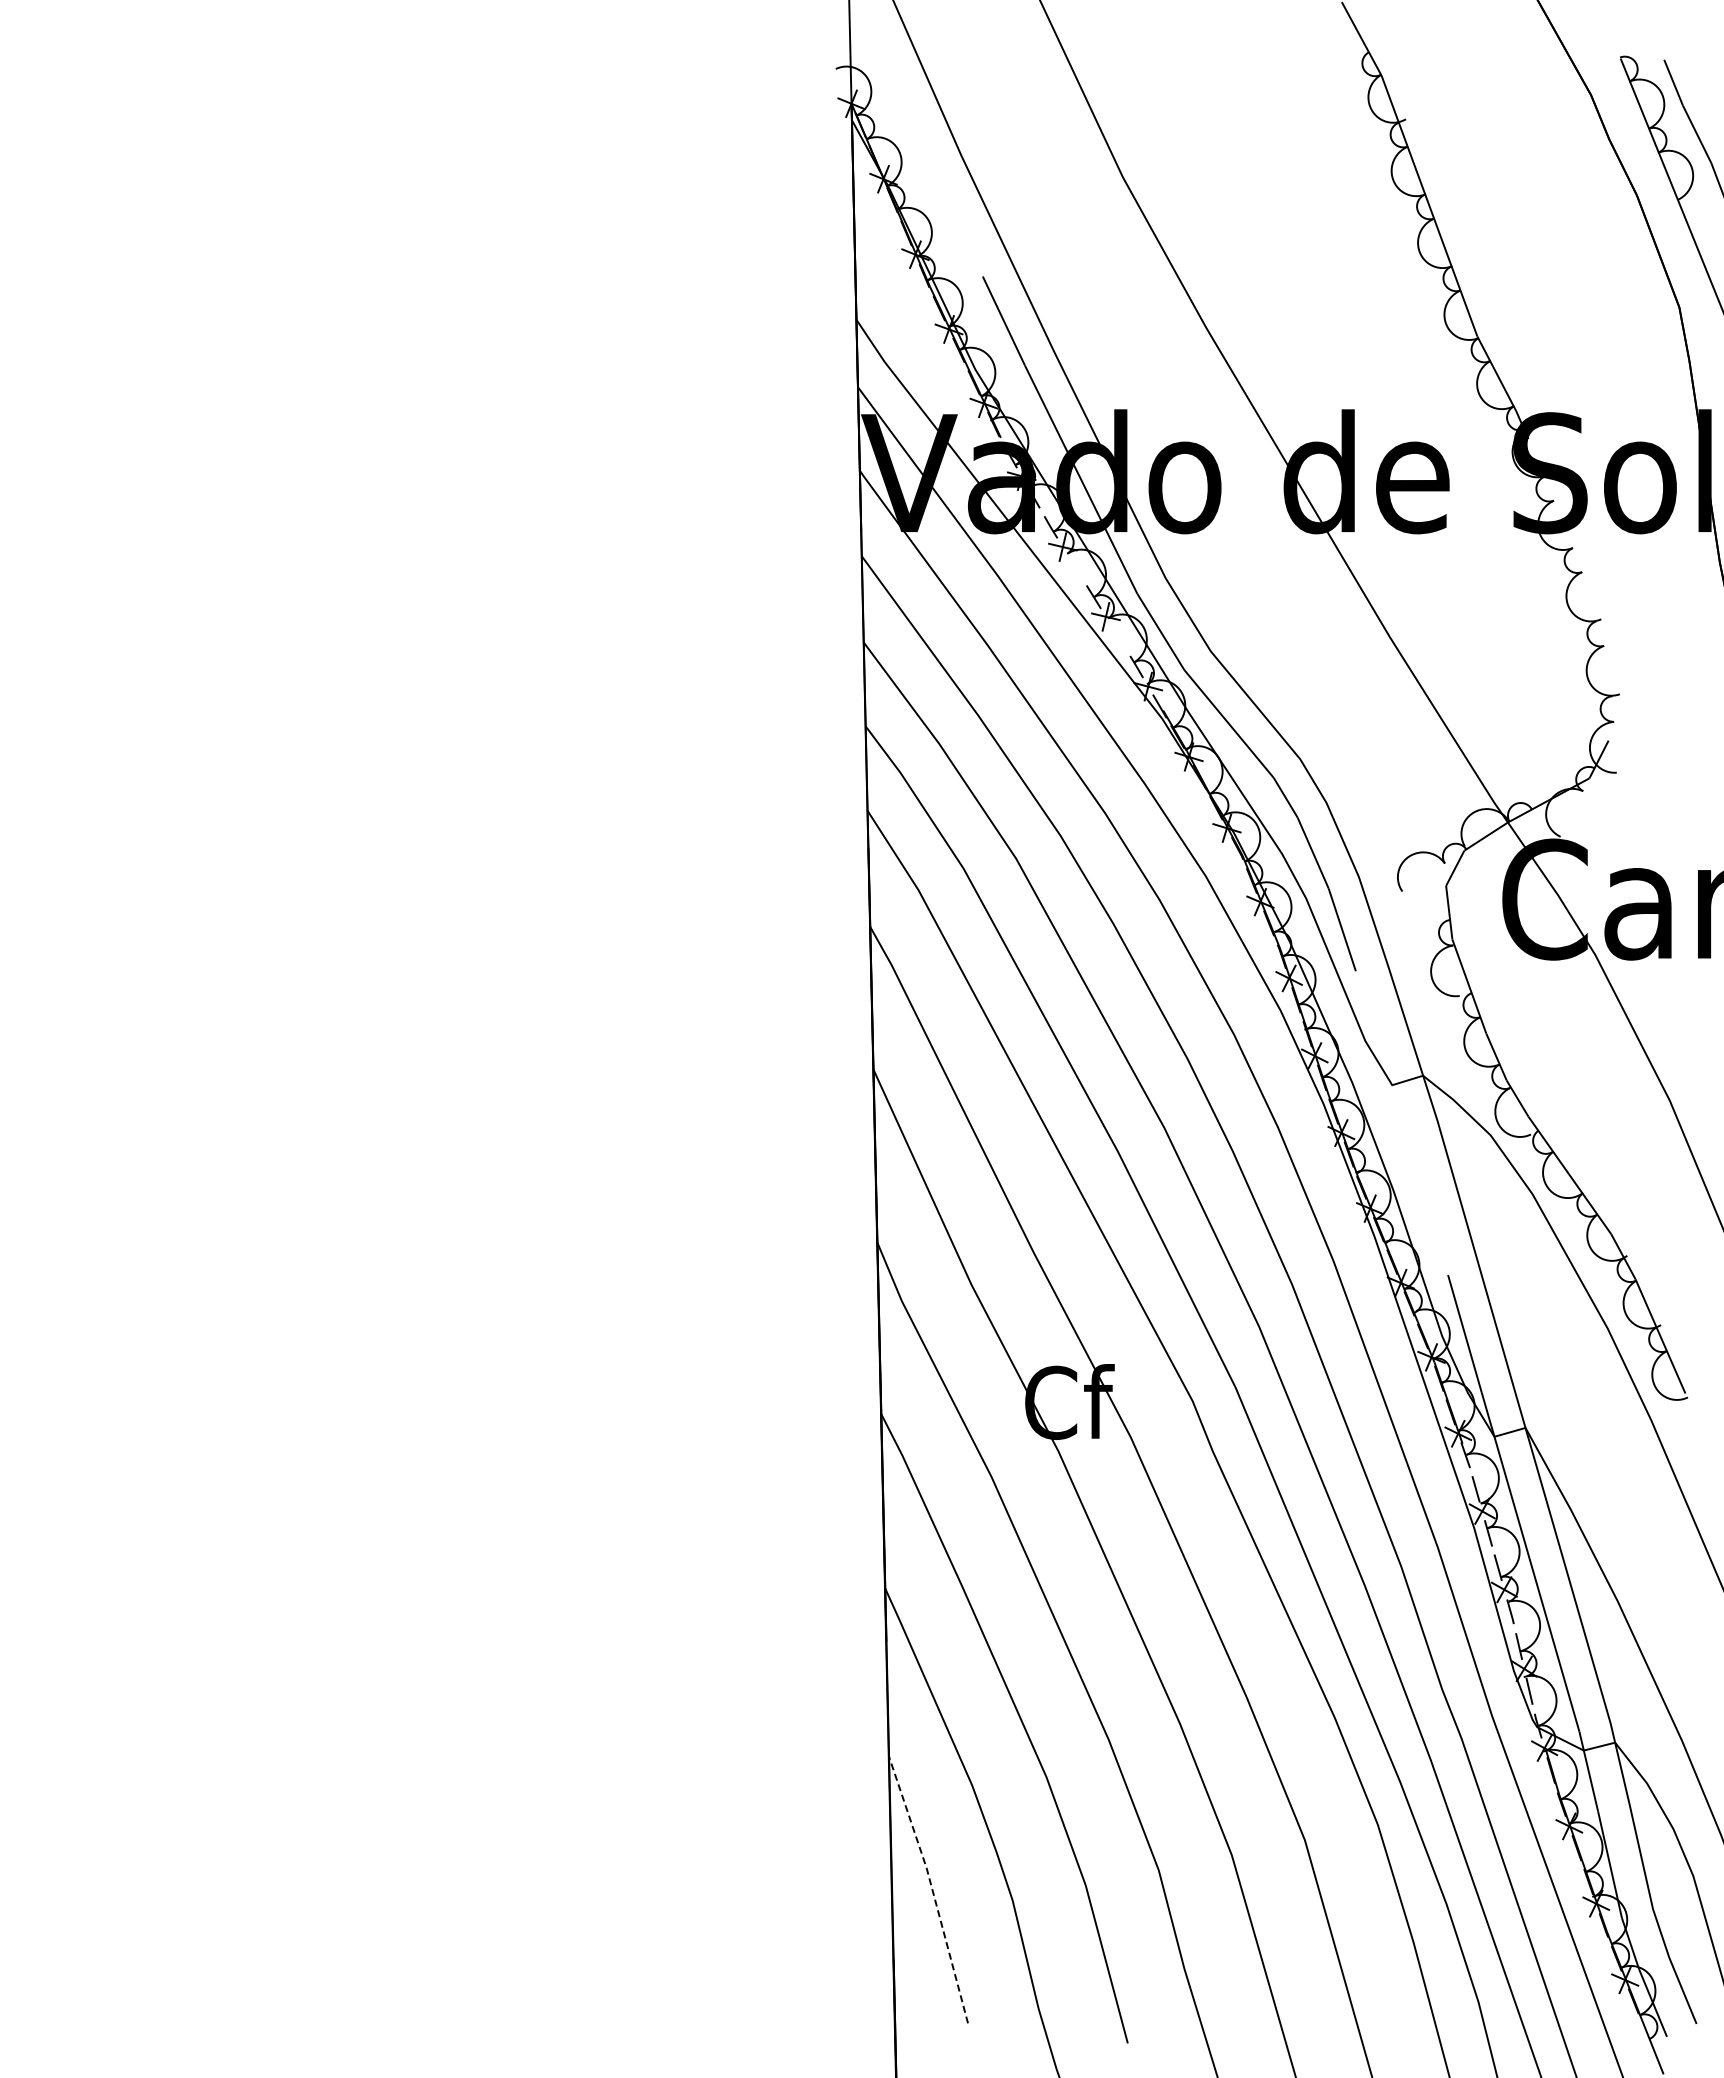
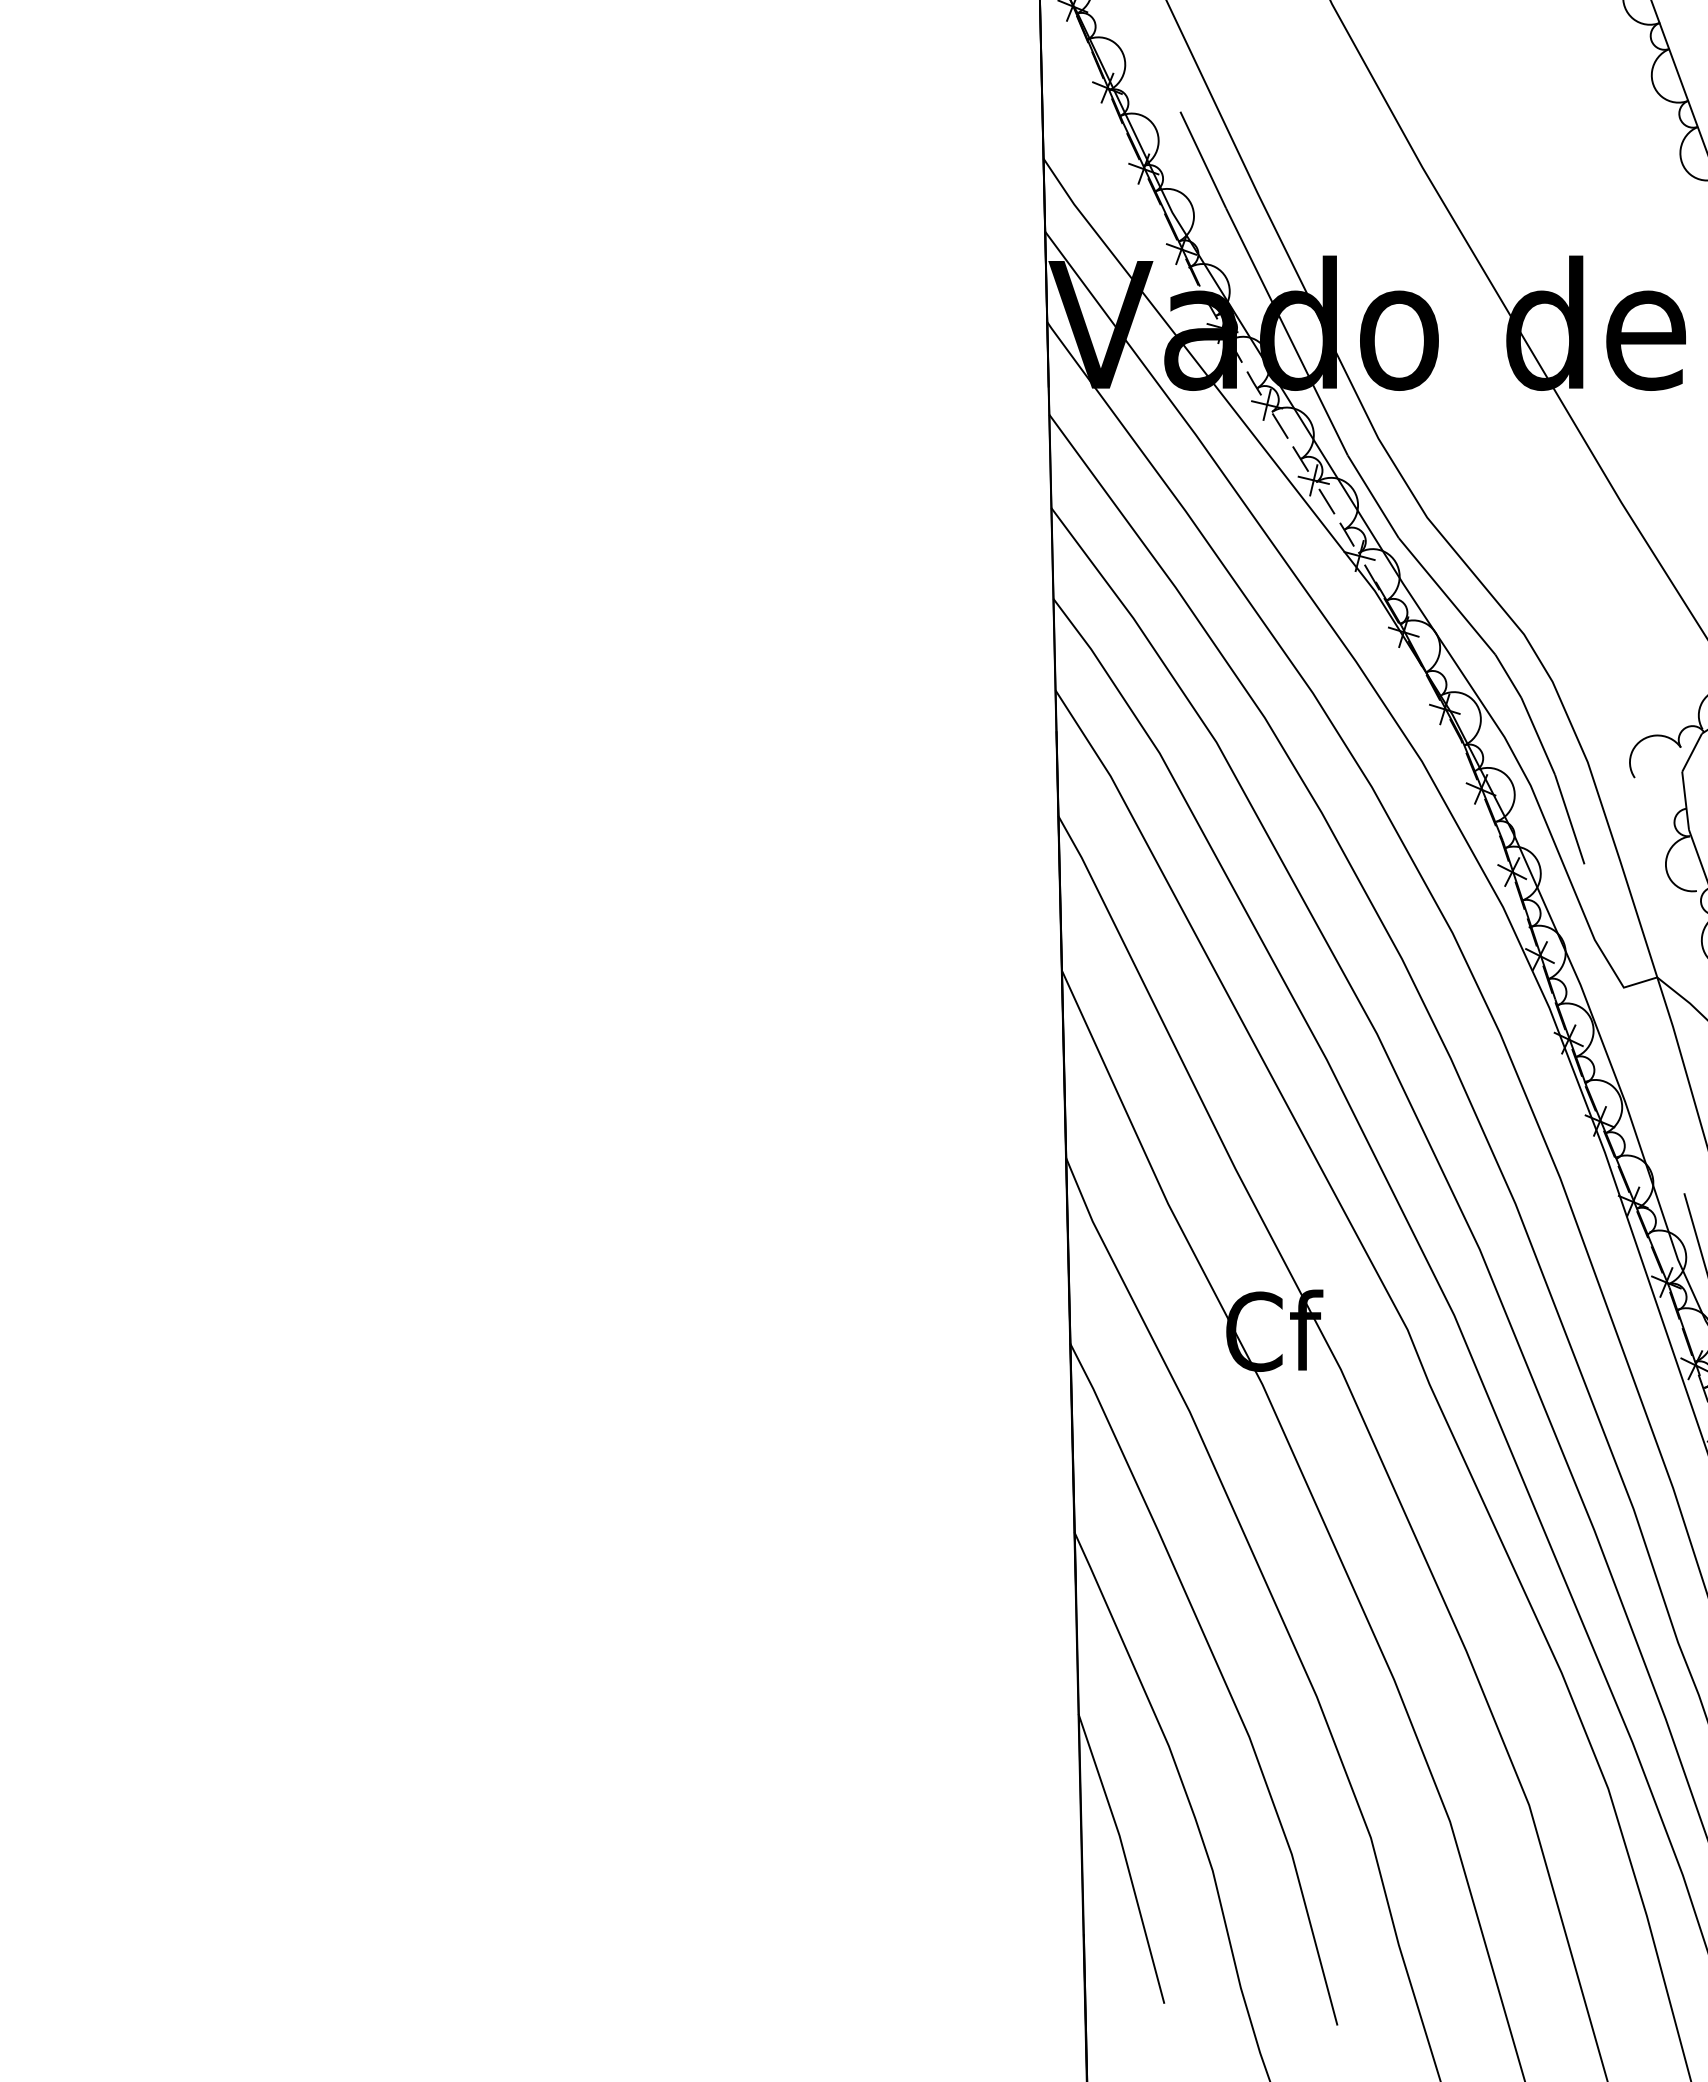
line: (1074, 566) -> (1279, 425), added
line: (1117, 636) -> (1326, 501), added
line: (931, 1887) -> (1124, 1856), dashed -> solid

